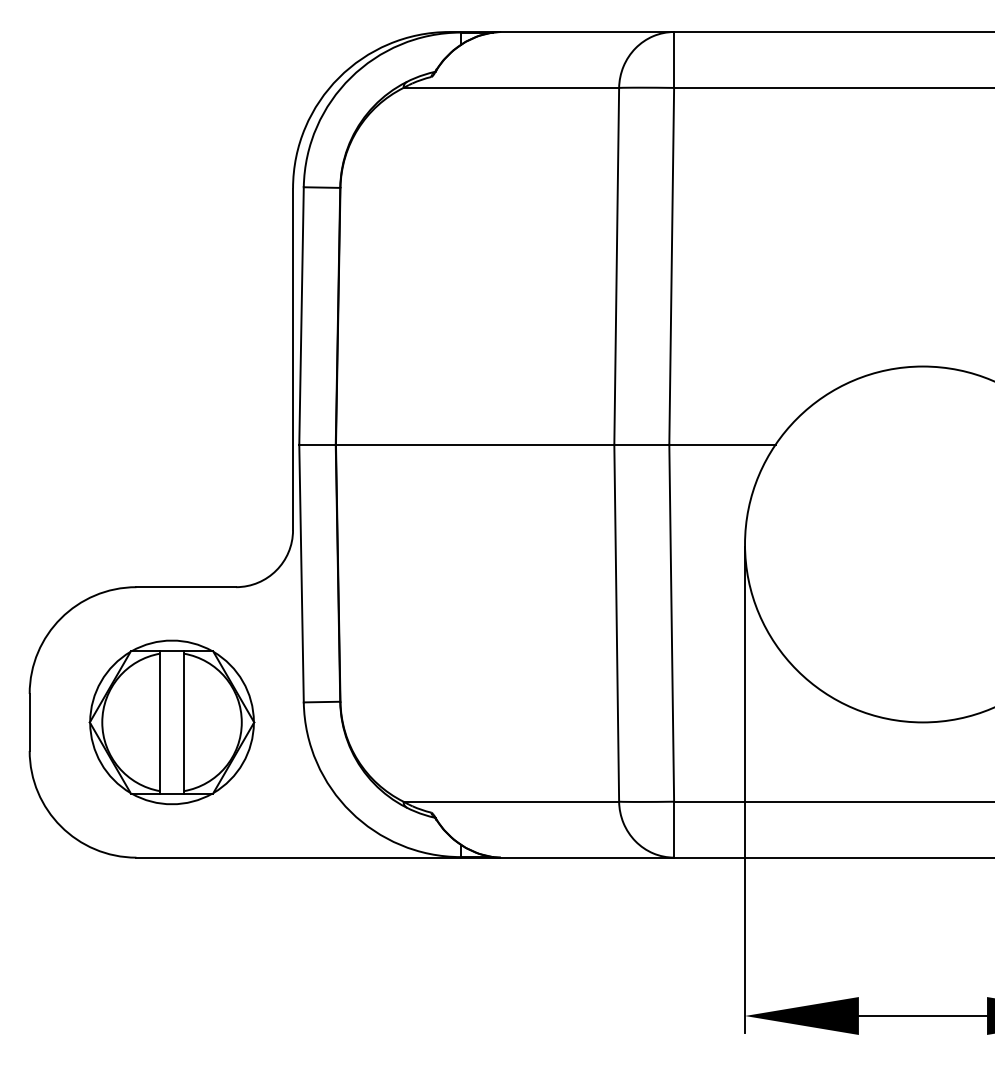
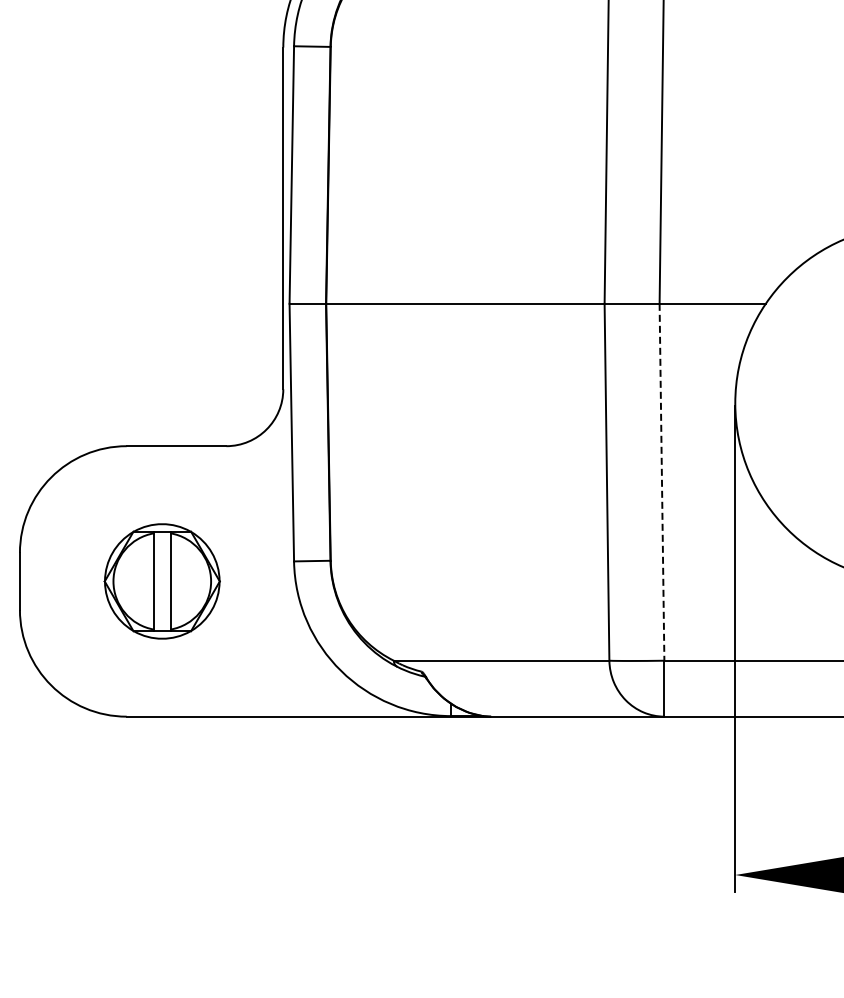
line: (671, 623) -> (661, 482), solid -> dashed
part: (171, 722) -> (161, 581), size x0.7

